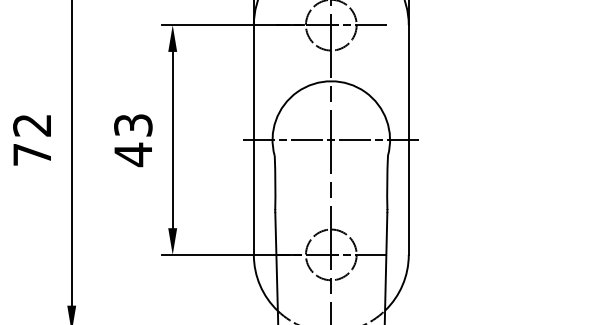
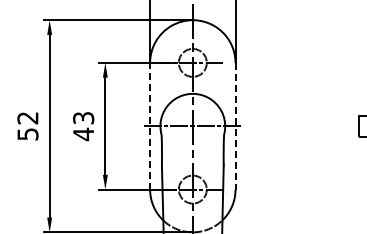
line: (254, 138) -> (150, 125), solid -> dashed
line: (408, 140) -> (235, 126), solid -> dashed
text: (31, 154) -> (27, 134), 72 -> 52

